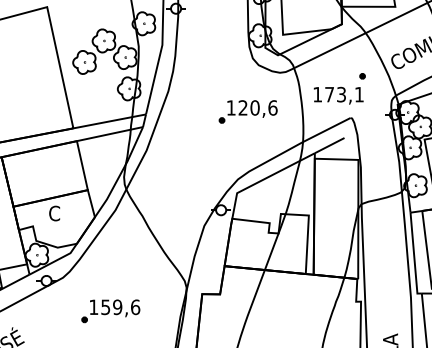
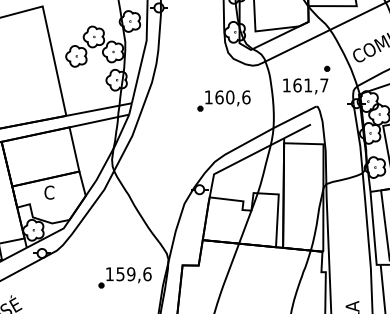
text: (344, 94) -> (310, 85), 173,1 -> 161,7
text: (243, 108) -> (219, 97), 120,6 -> 160,6
part: (110, 310) -> (124, 277), moved

